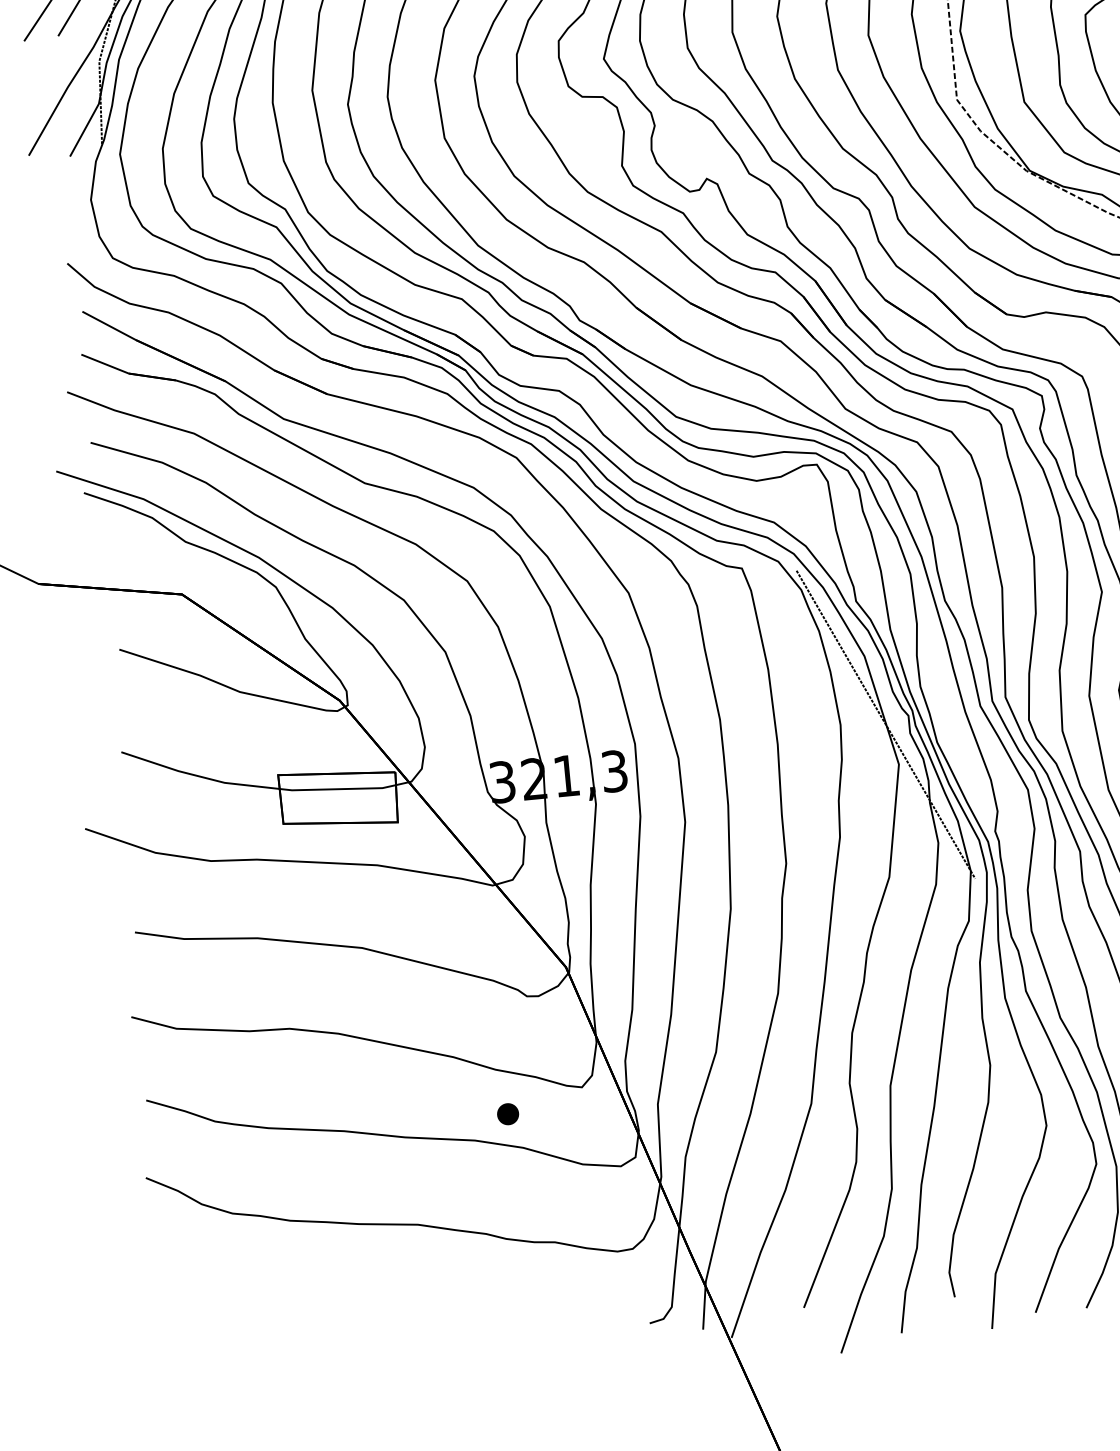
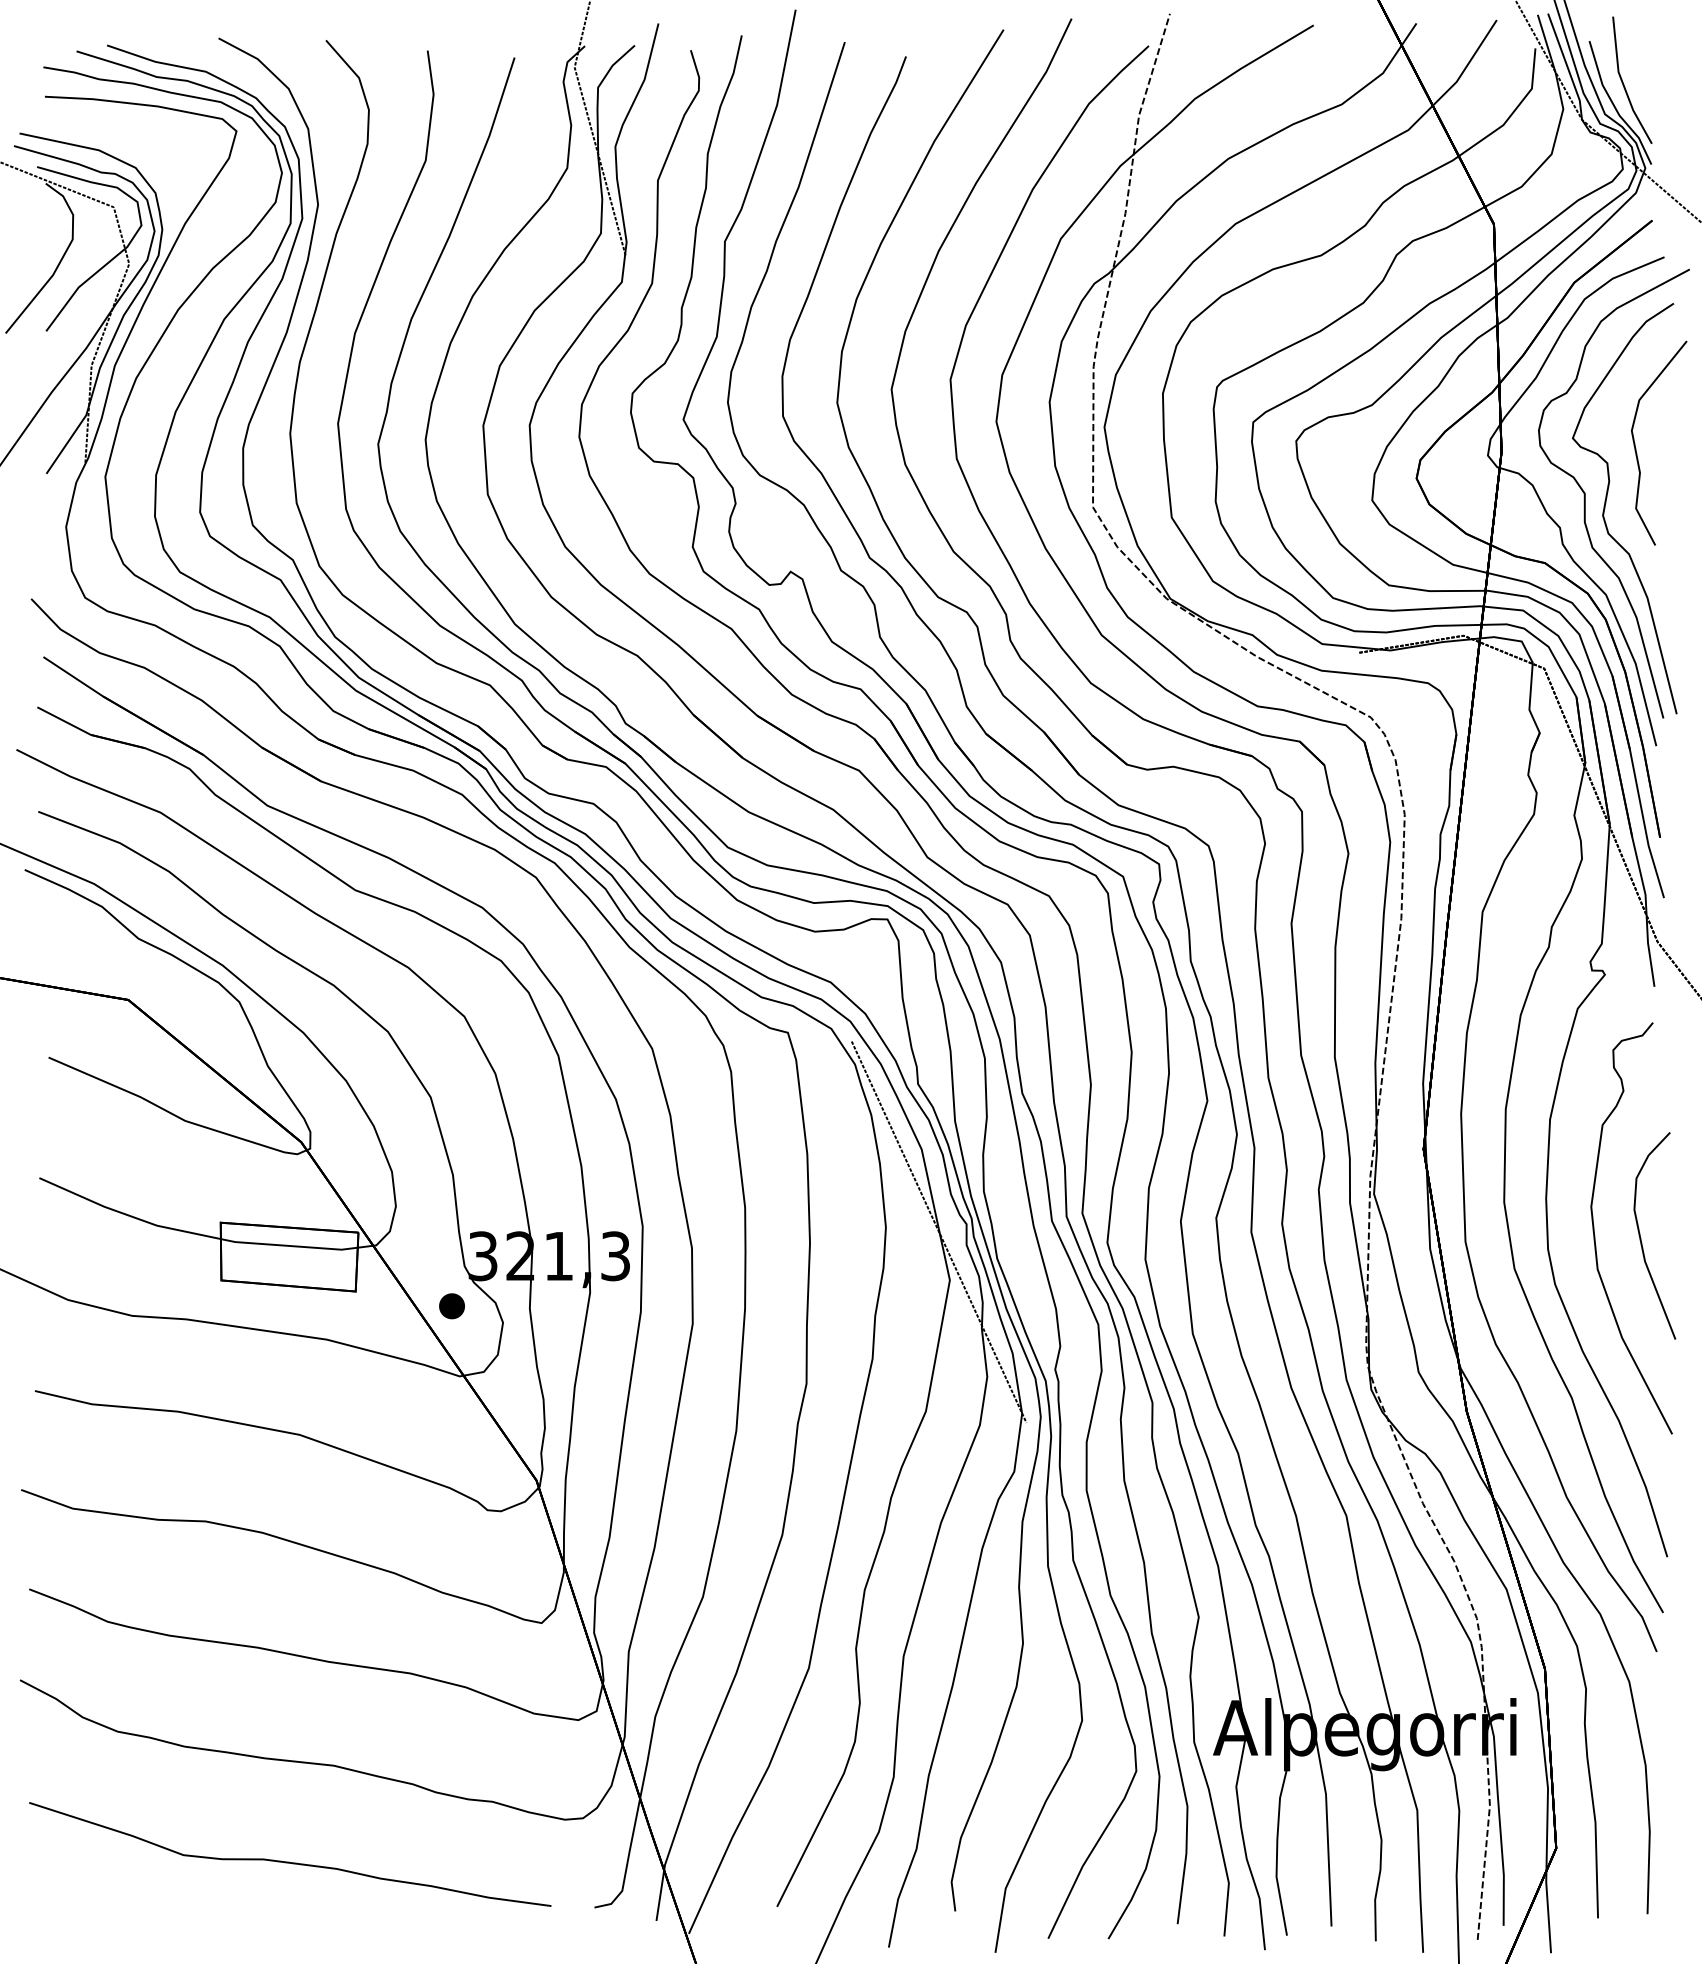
part: (507, 1114) -> (451, 1306), moved
curve: (388, 1309) -> (289, 1861), added

